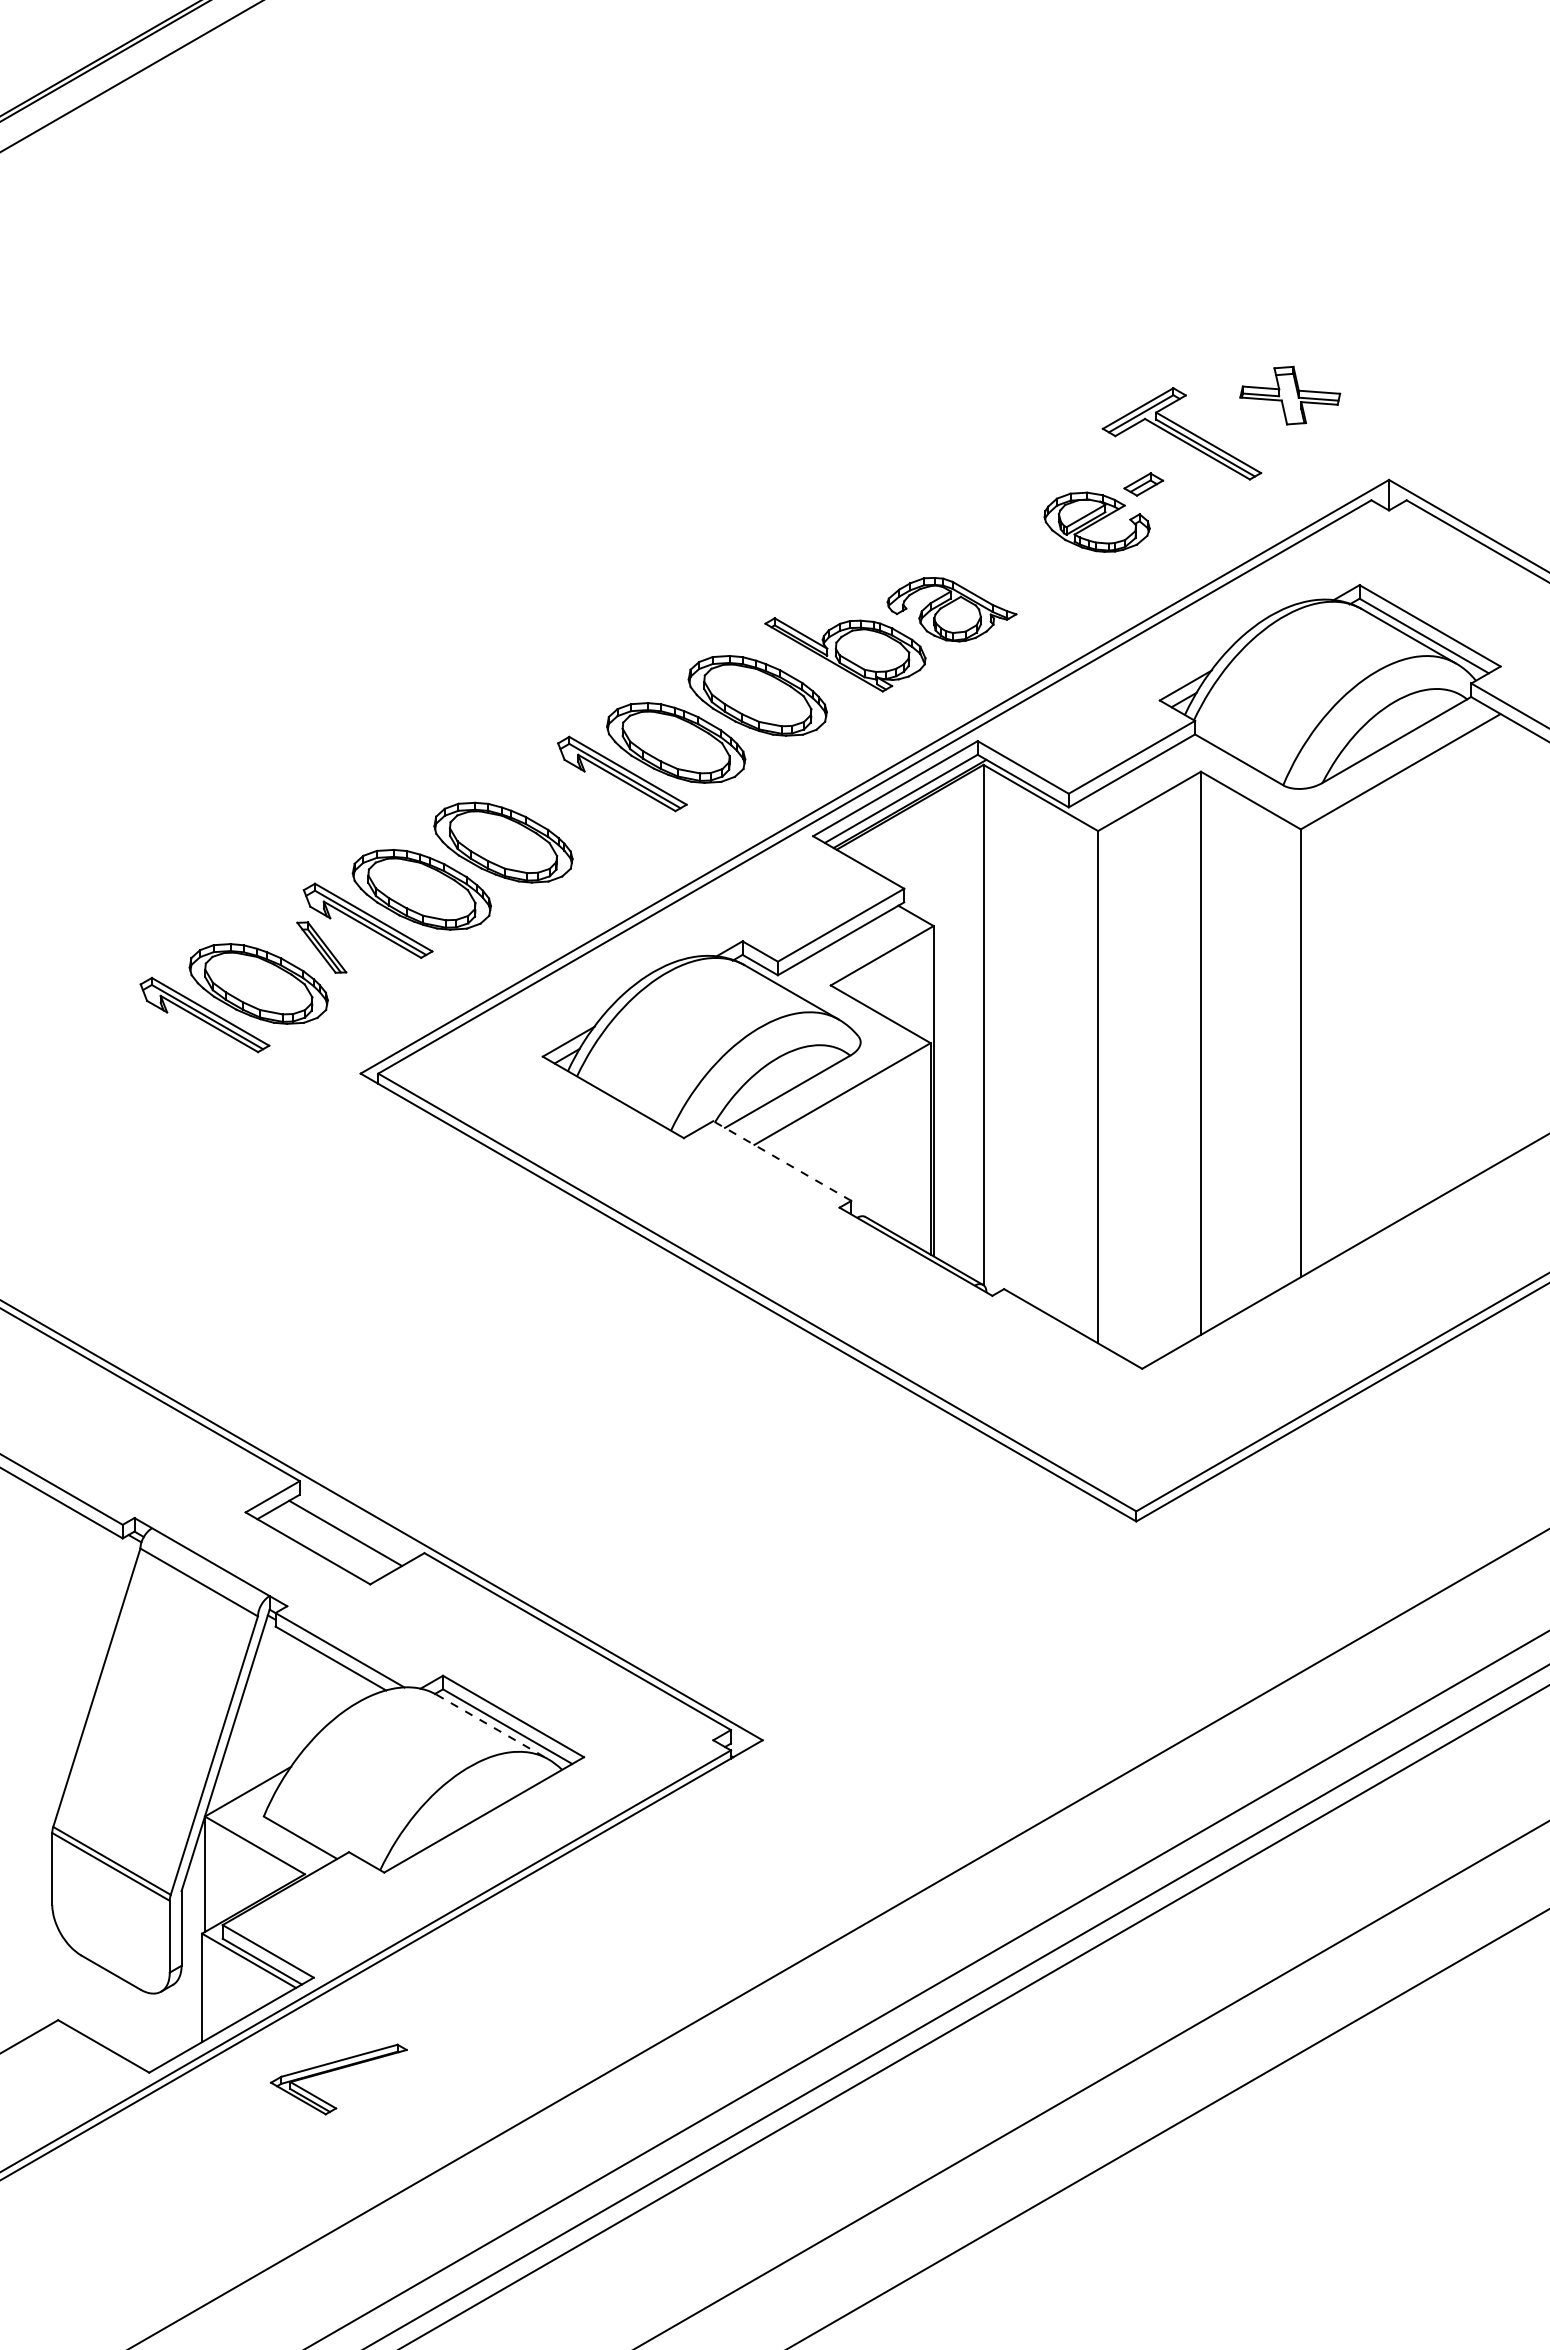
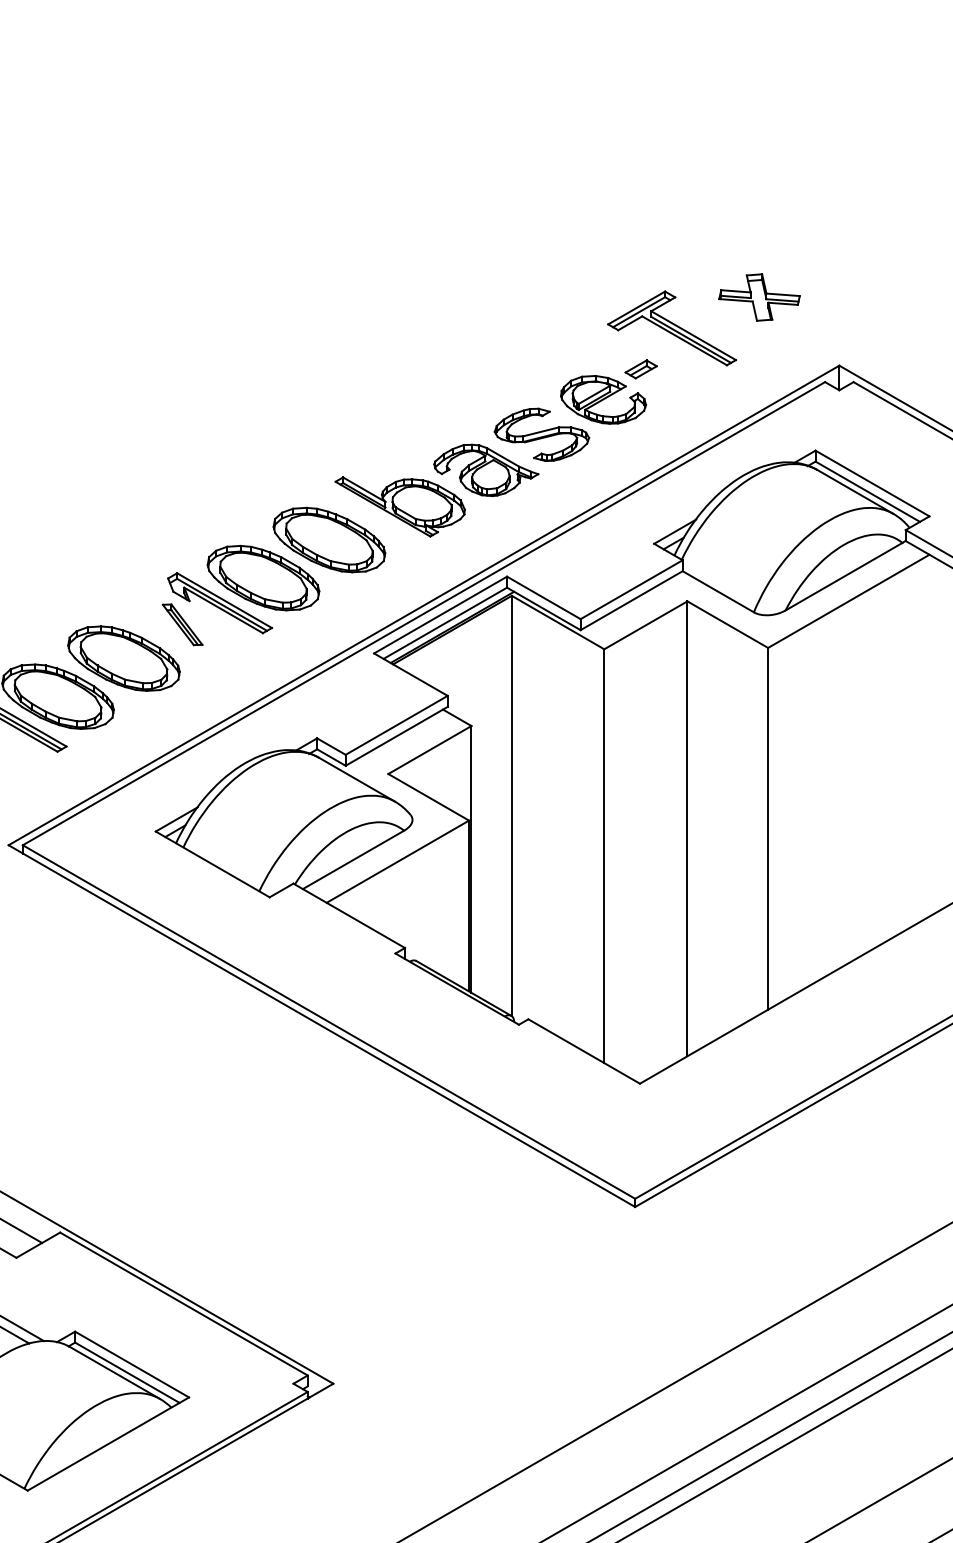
part: (1020, 565) -> (541, 434), added
part: (575, 800) -> (182, 624), added
line: (782, 1161) -> (349, 916), dashed -> solid
line: (492, 1727) -> (115, 1373), dashed -> solid

